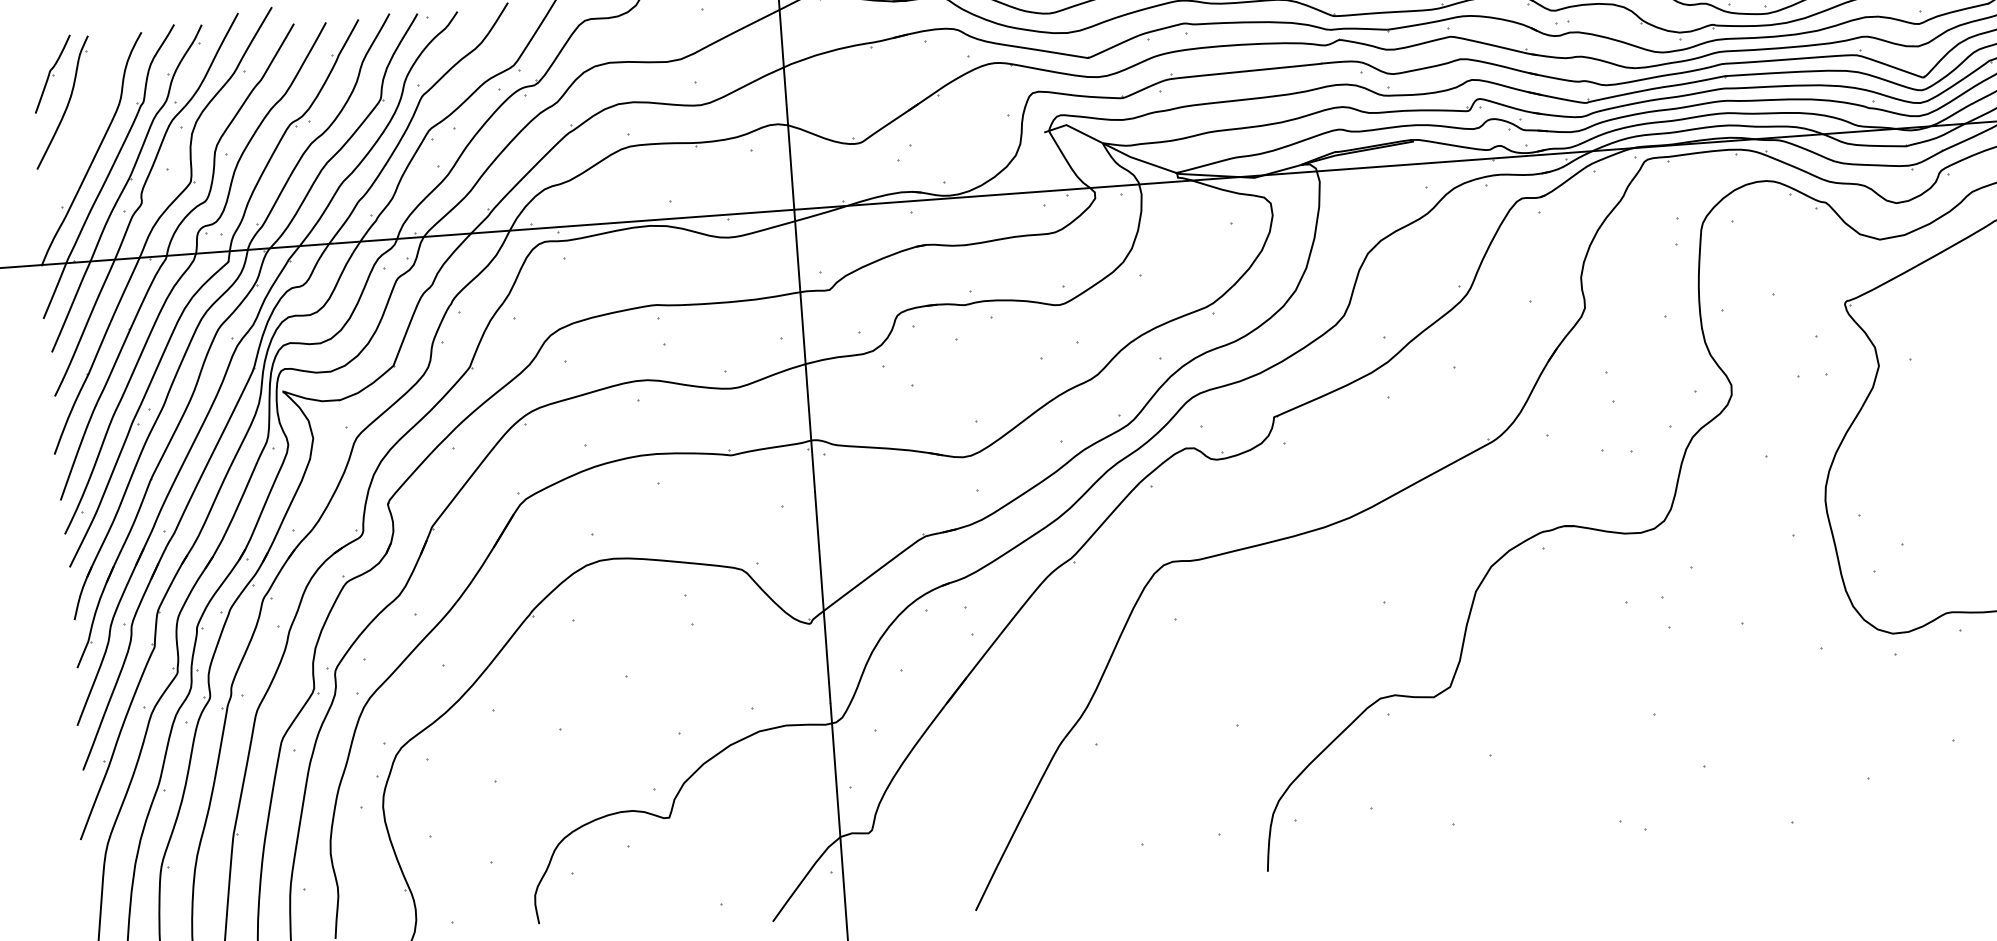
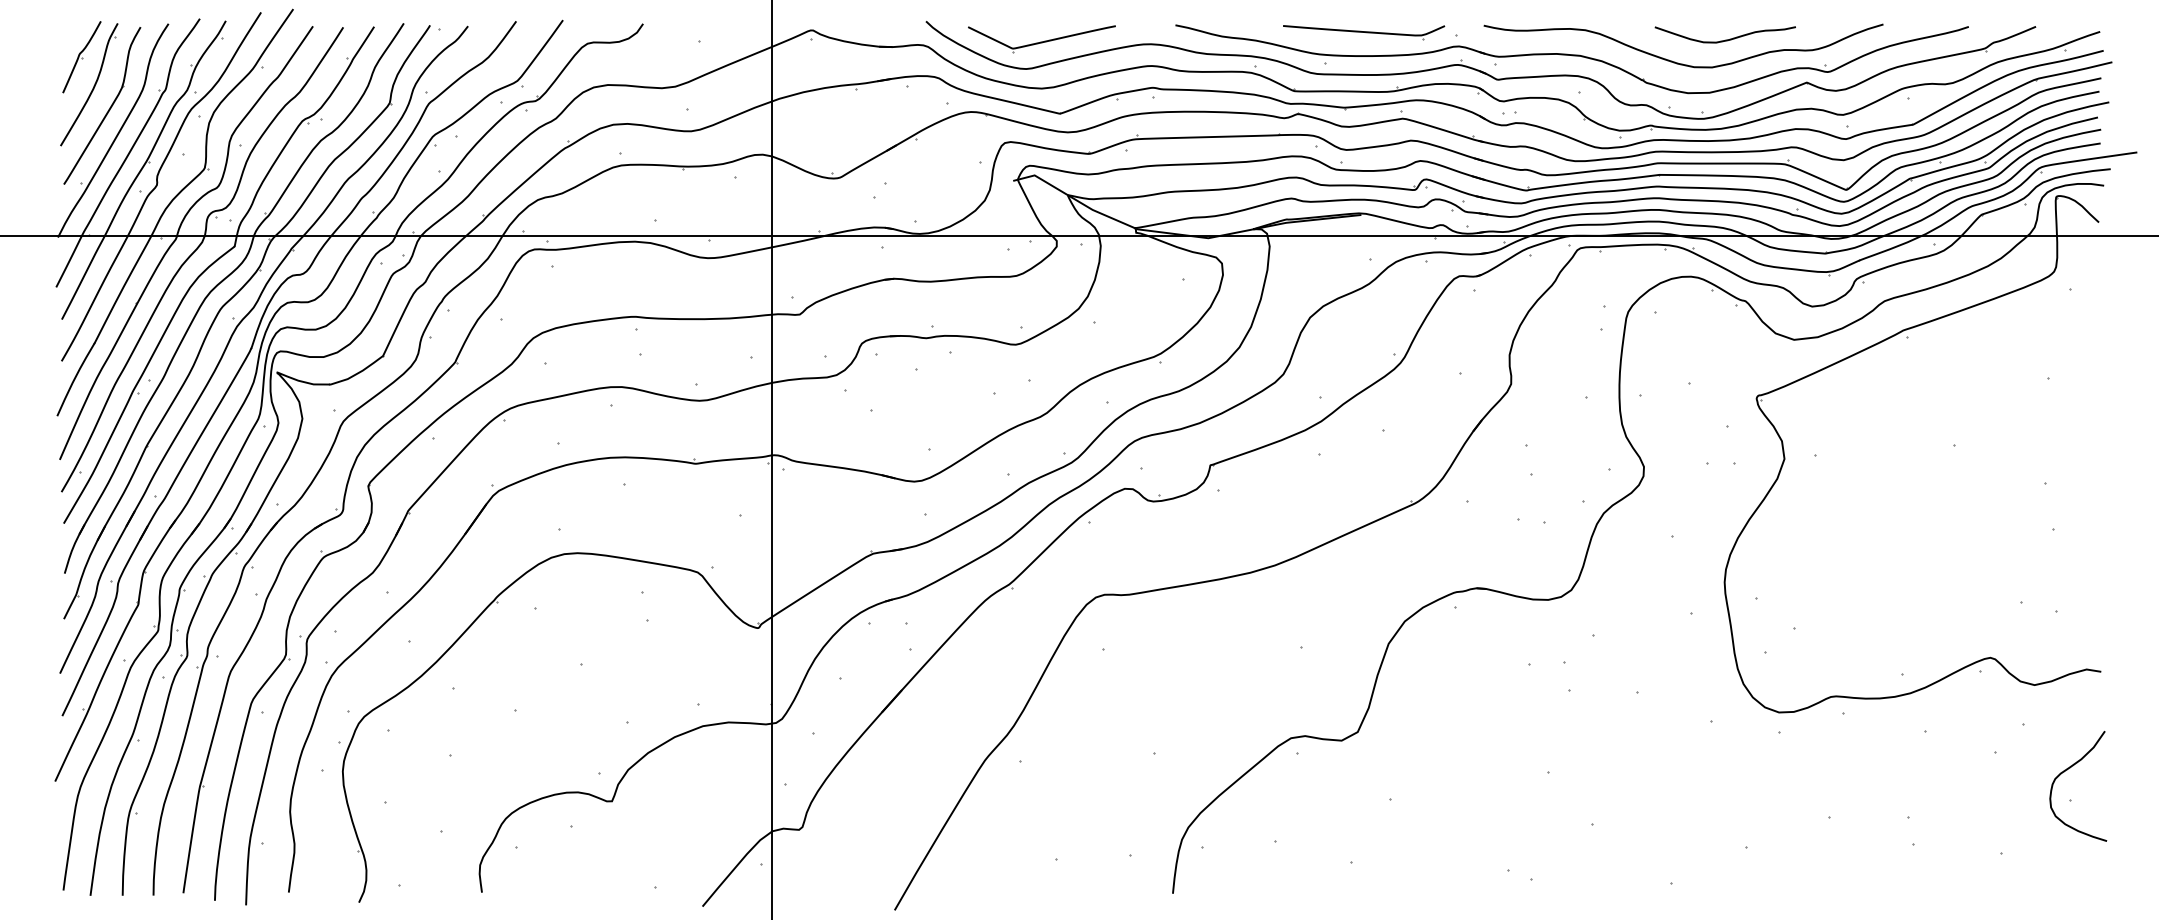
part: (84, 127) -> (108, 109), added

